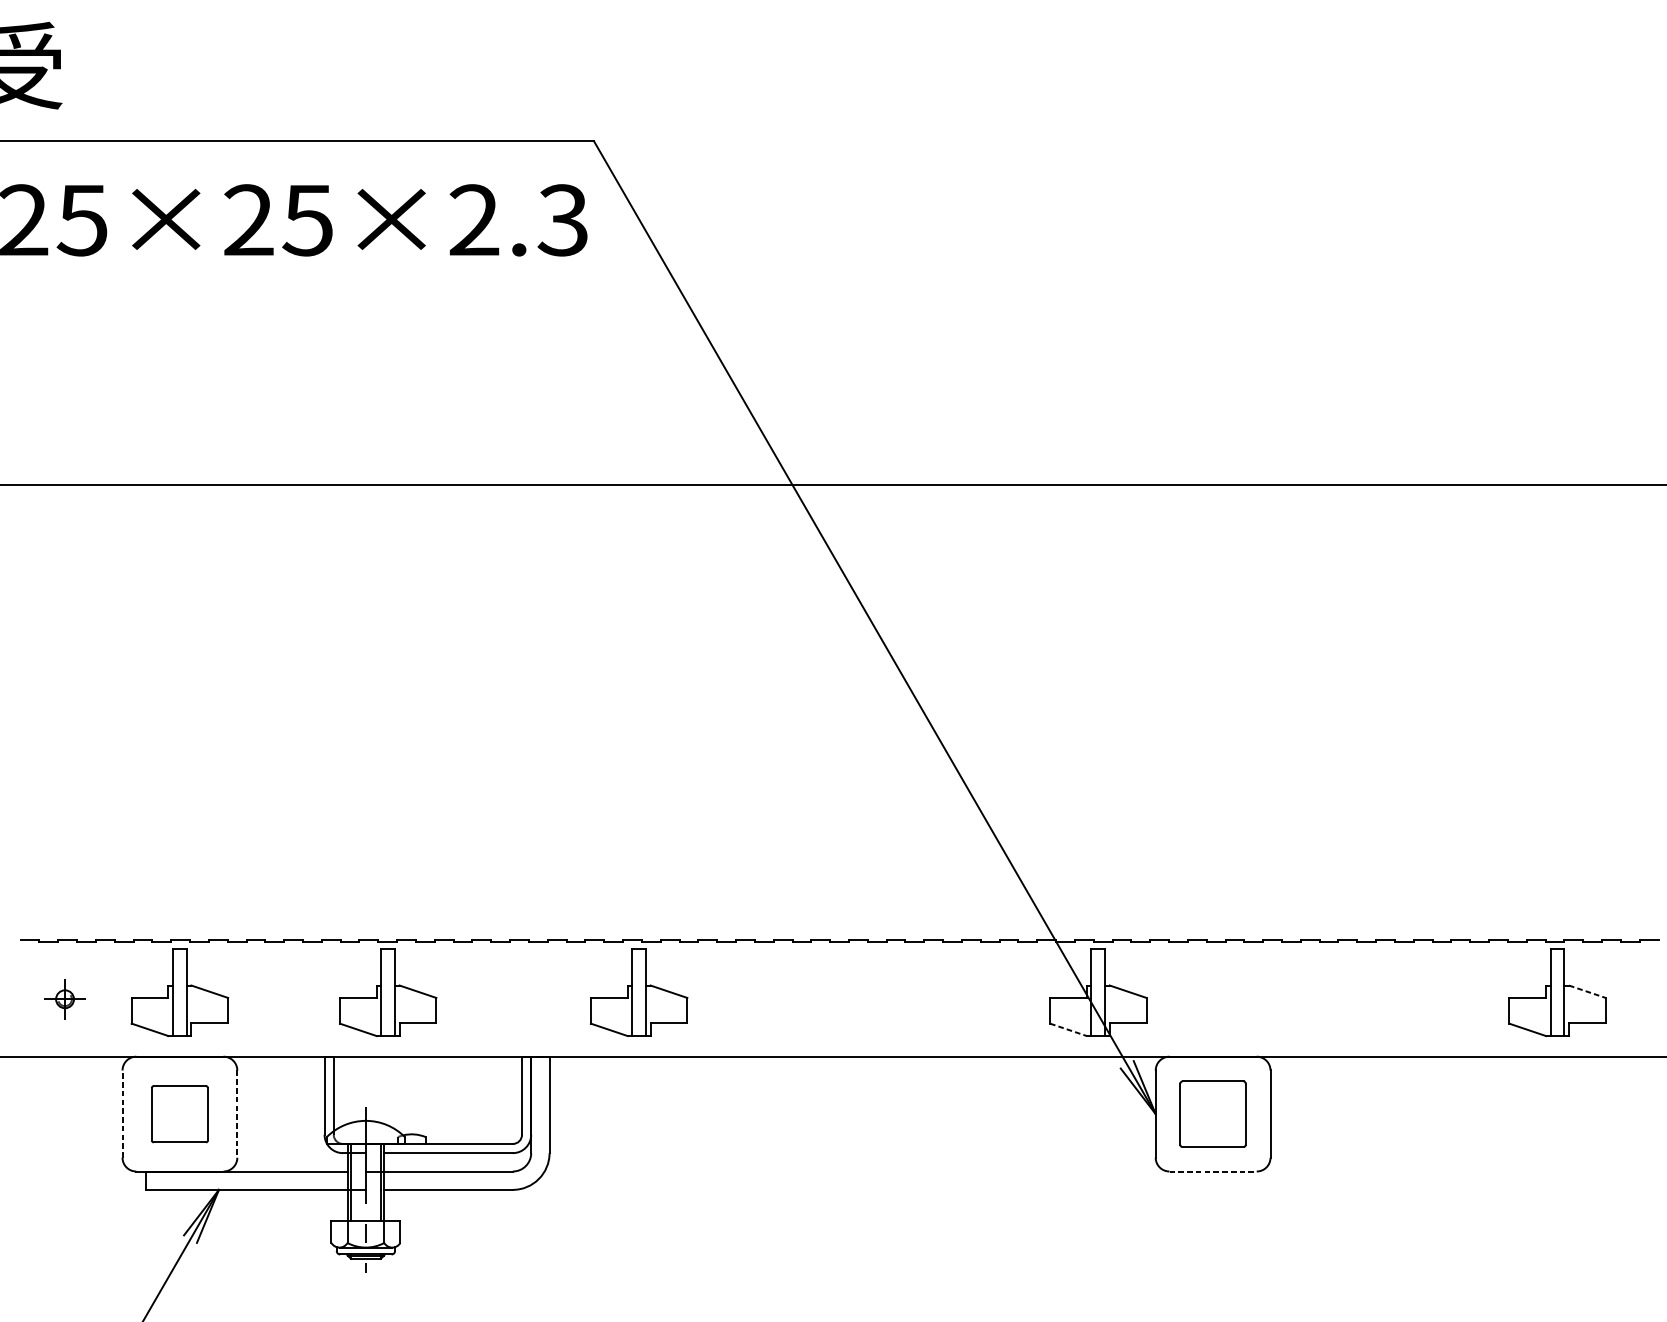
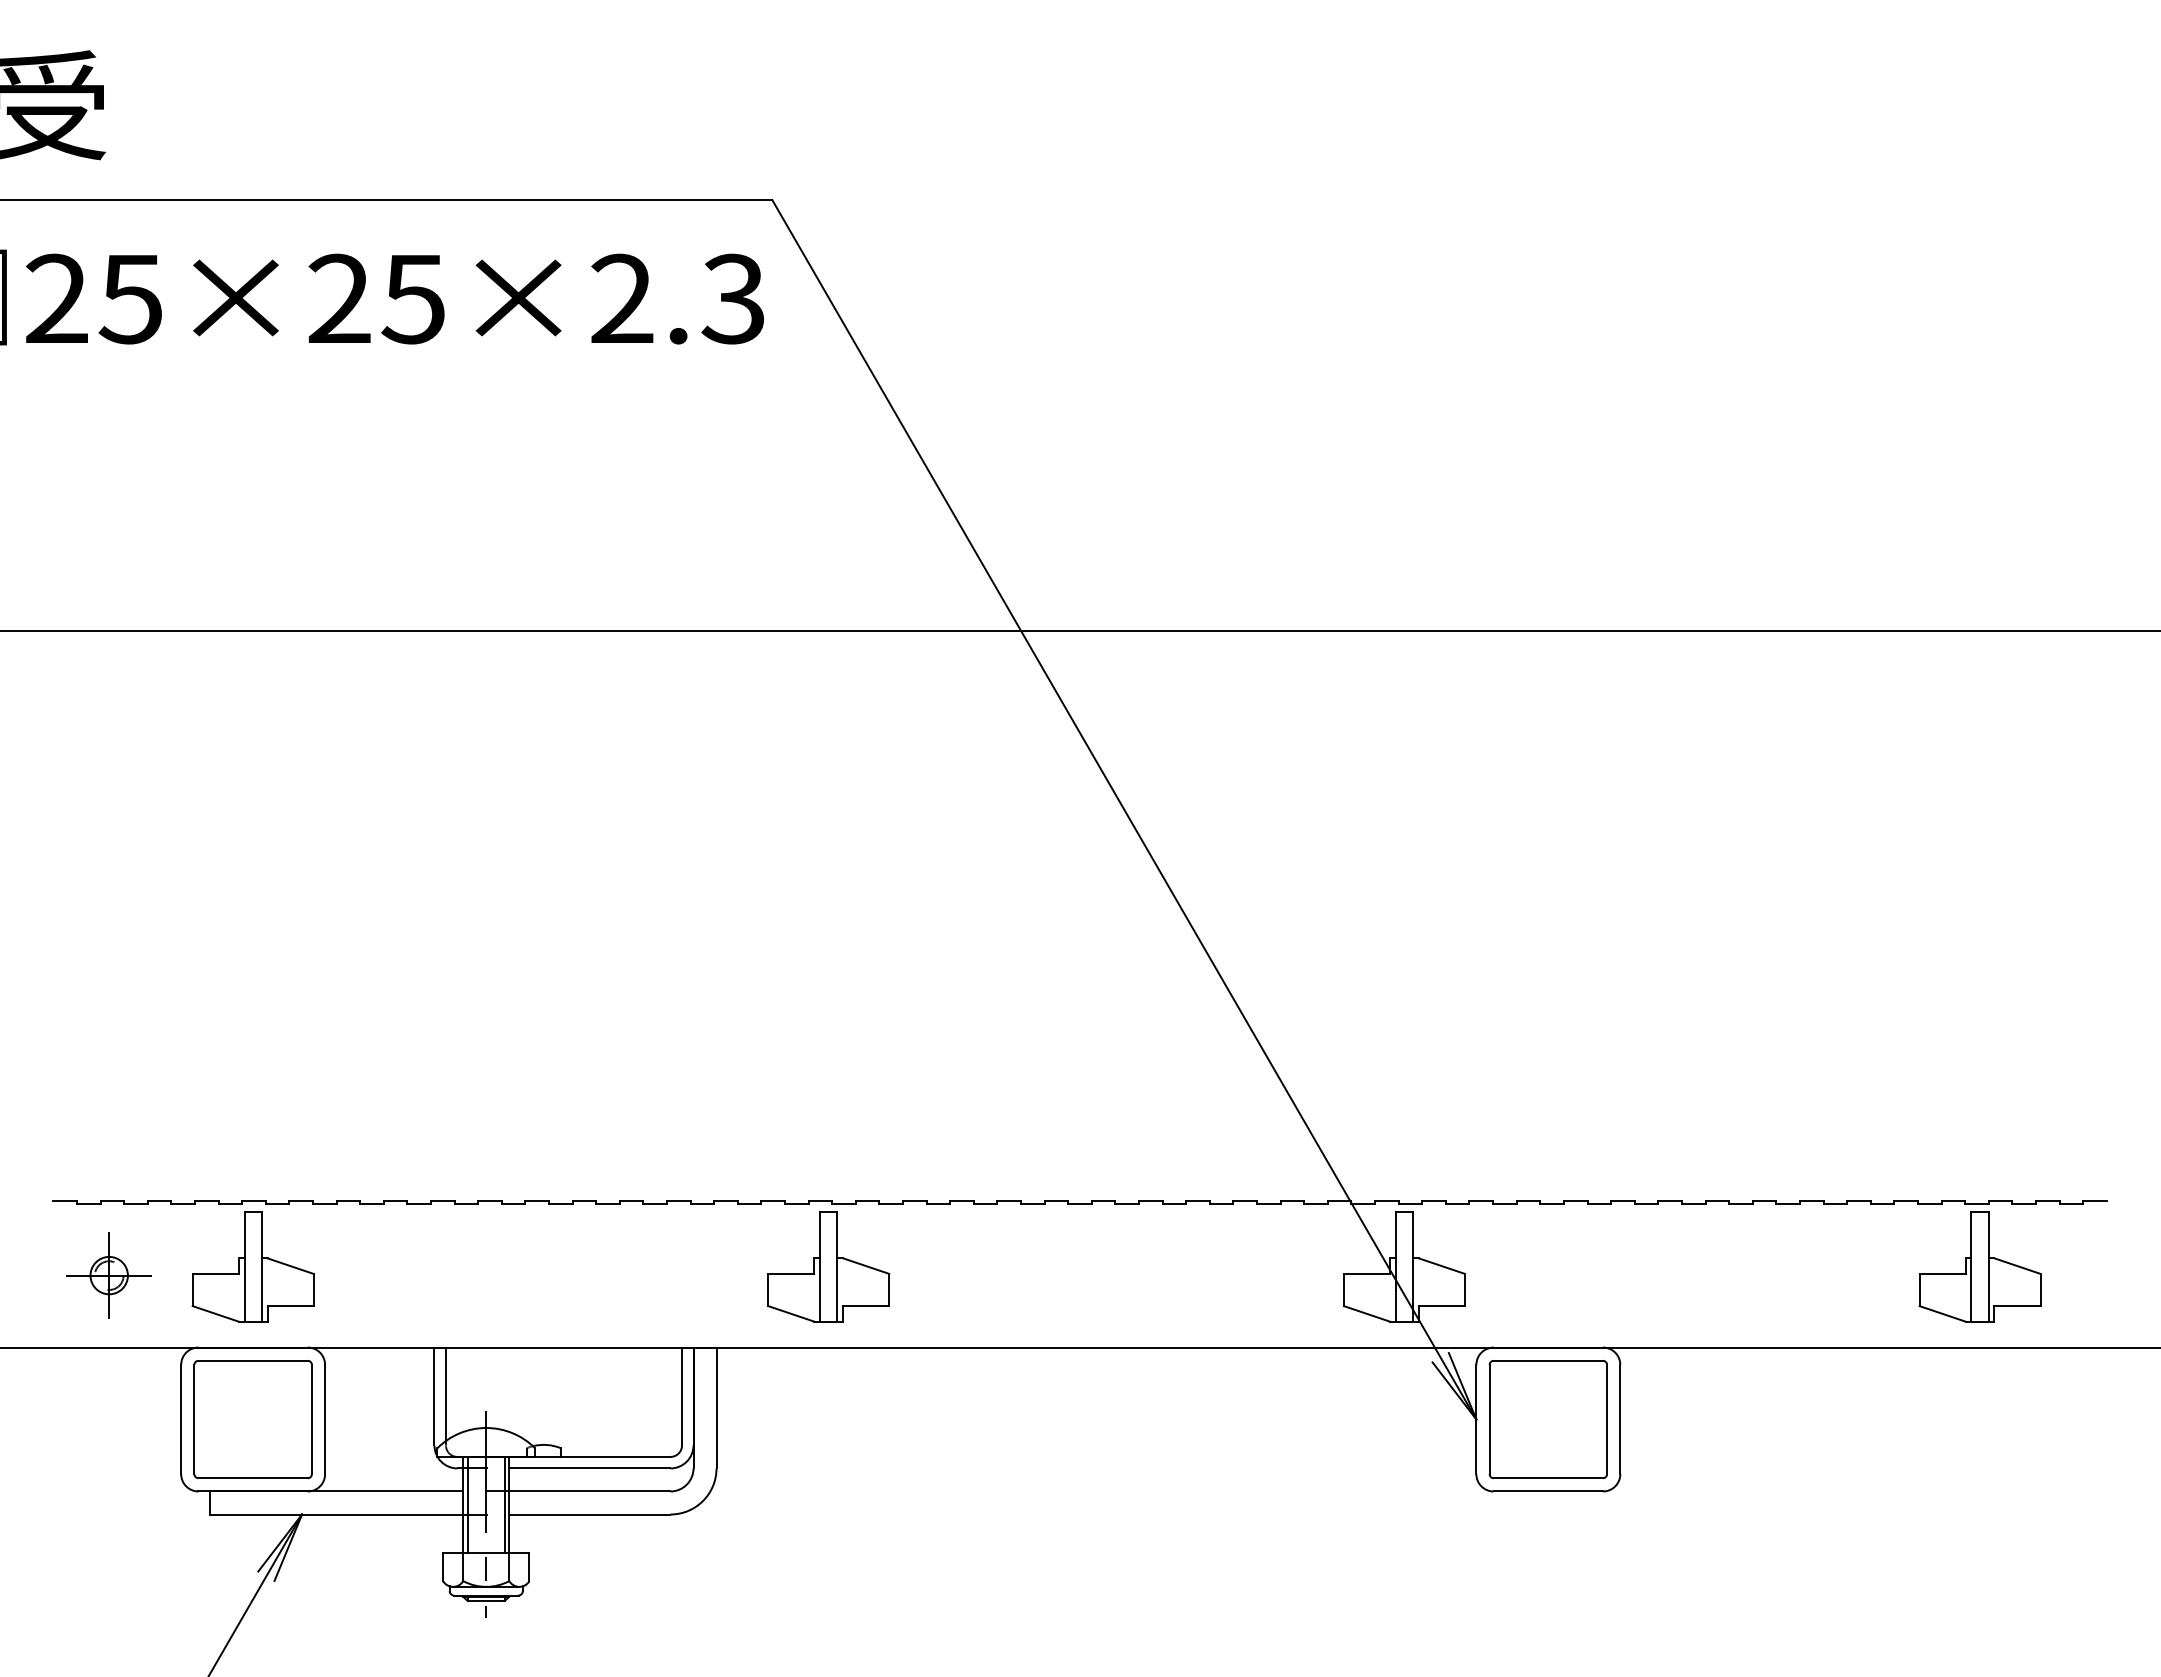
part: (387, 992) -> (513, 1266), removed
line: (1587, 992) -> (2017, 1266), dashed -> solid
part: (64, 999) -> (108, 1275), size x1.67
line: (1068, 1030) -> (1367, 1314), dashed -> solid
line: (122, 1114) -> (181, 1419), dashed -> solid
part: (179, 1114) -> (252, 1419), size x1.67
line: (237, 1114) -> (325, 1419), dashed -> solid
part: (1212, 1114) -> (1547, 1419), size x1.43
line: (1213, 1171) -> (1548, 1491), dashed -> solid

